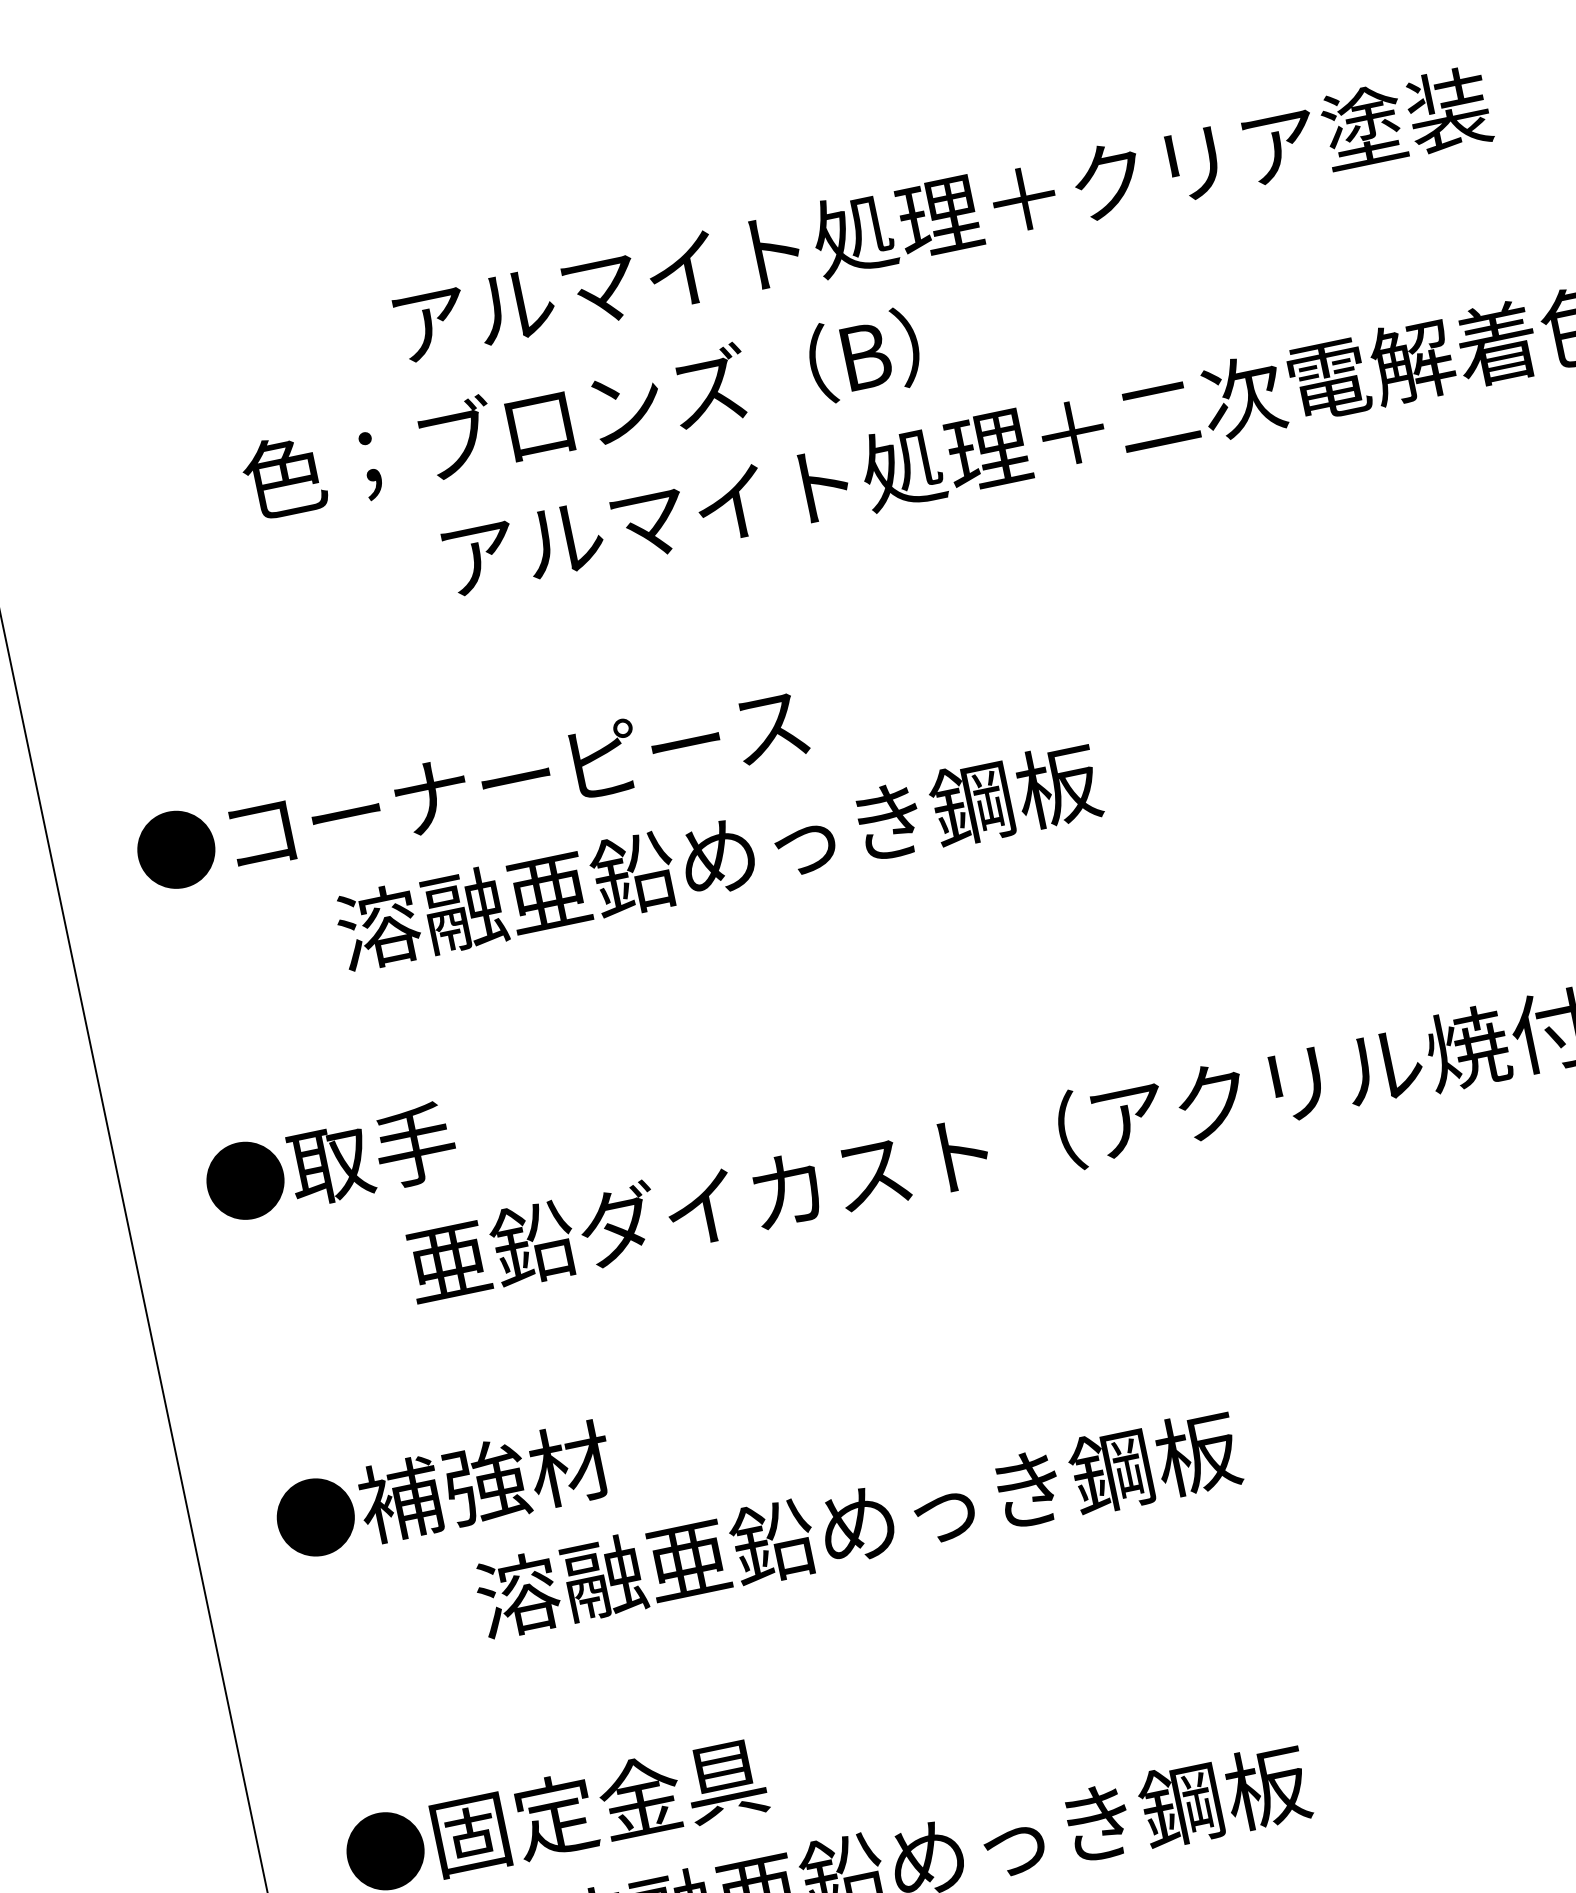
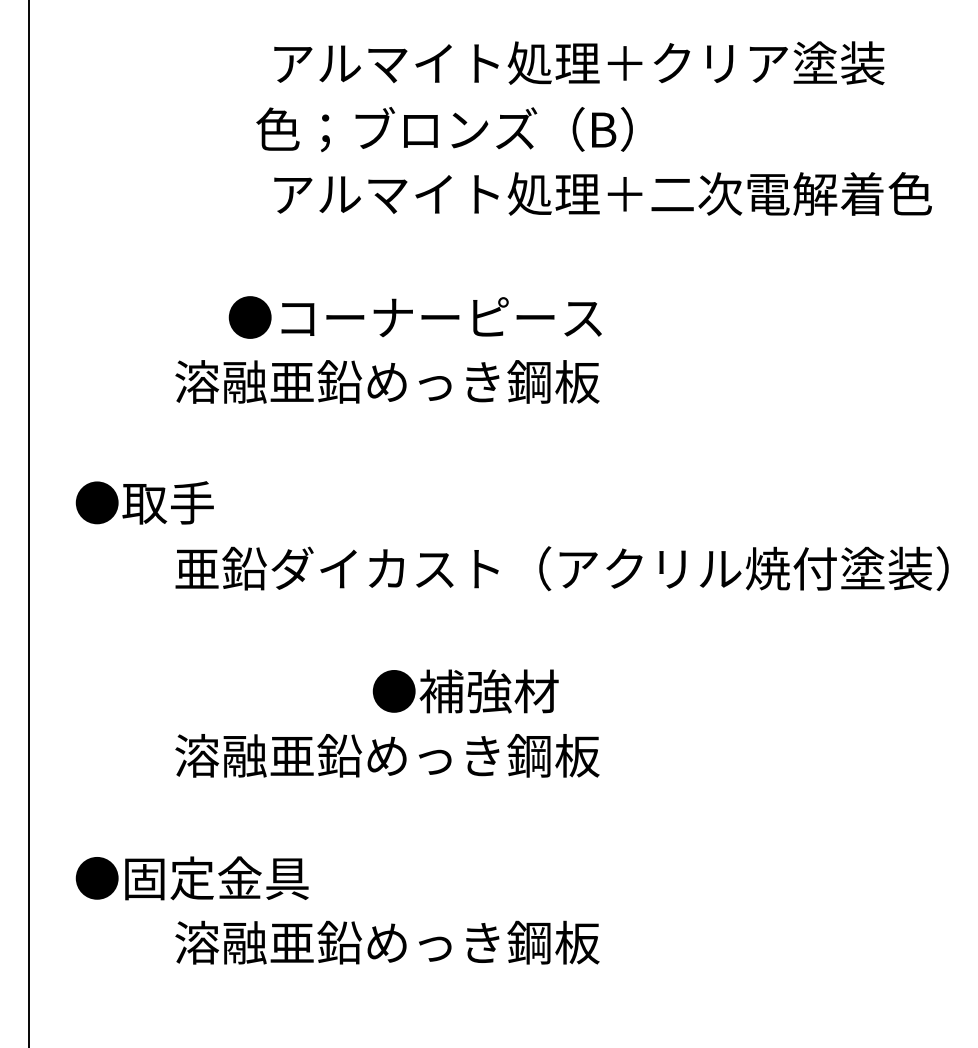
text: (581, 414) -> (444, 129), moved
text: (469, 788) -> (414, 317), moved
text: (443, 1491) -> (465, 691), moved

